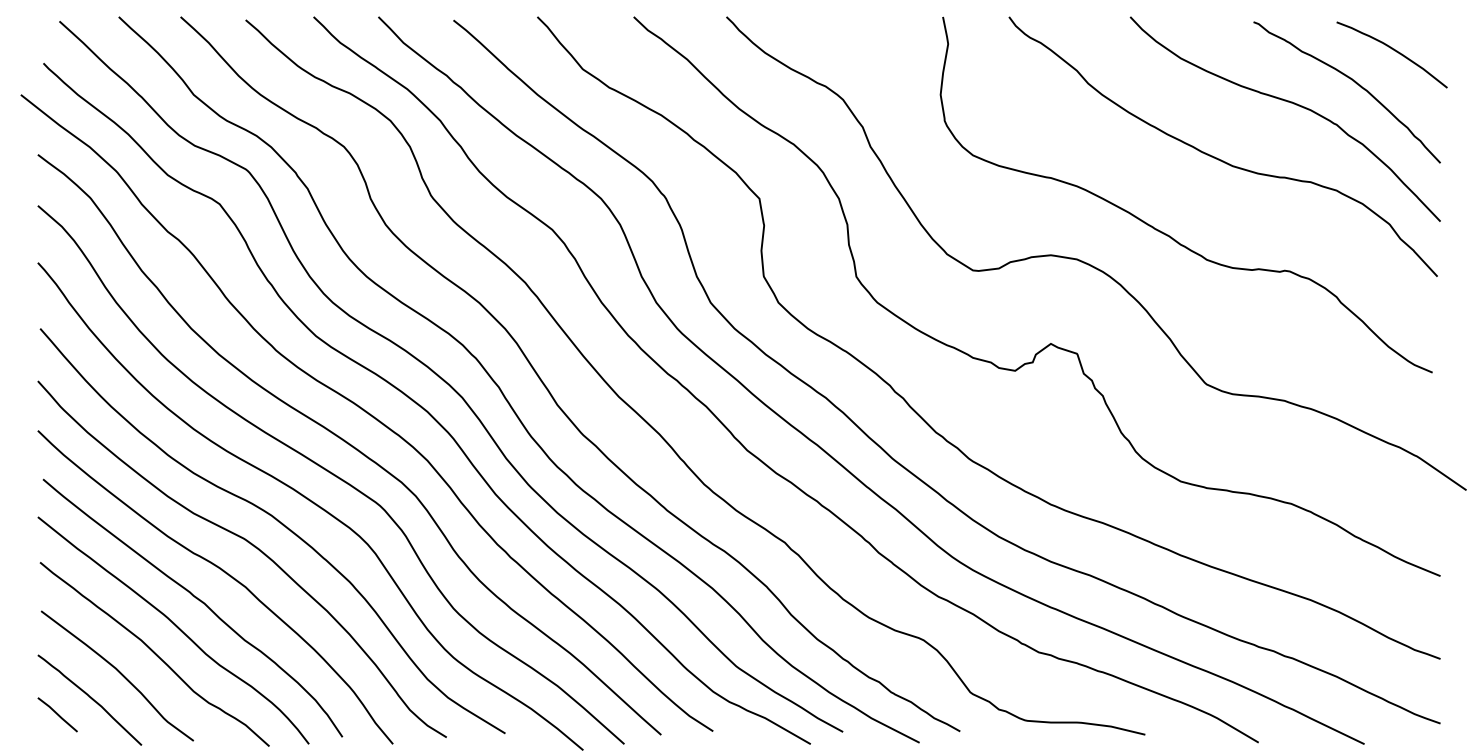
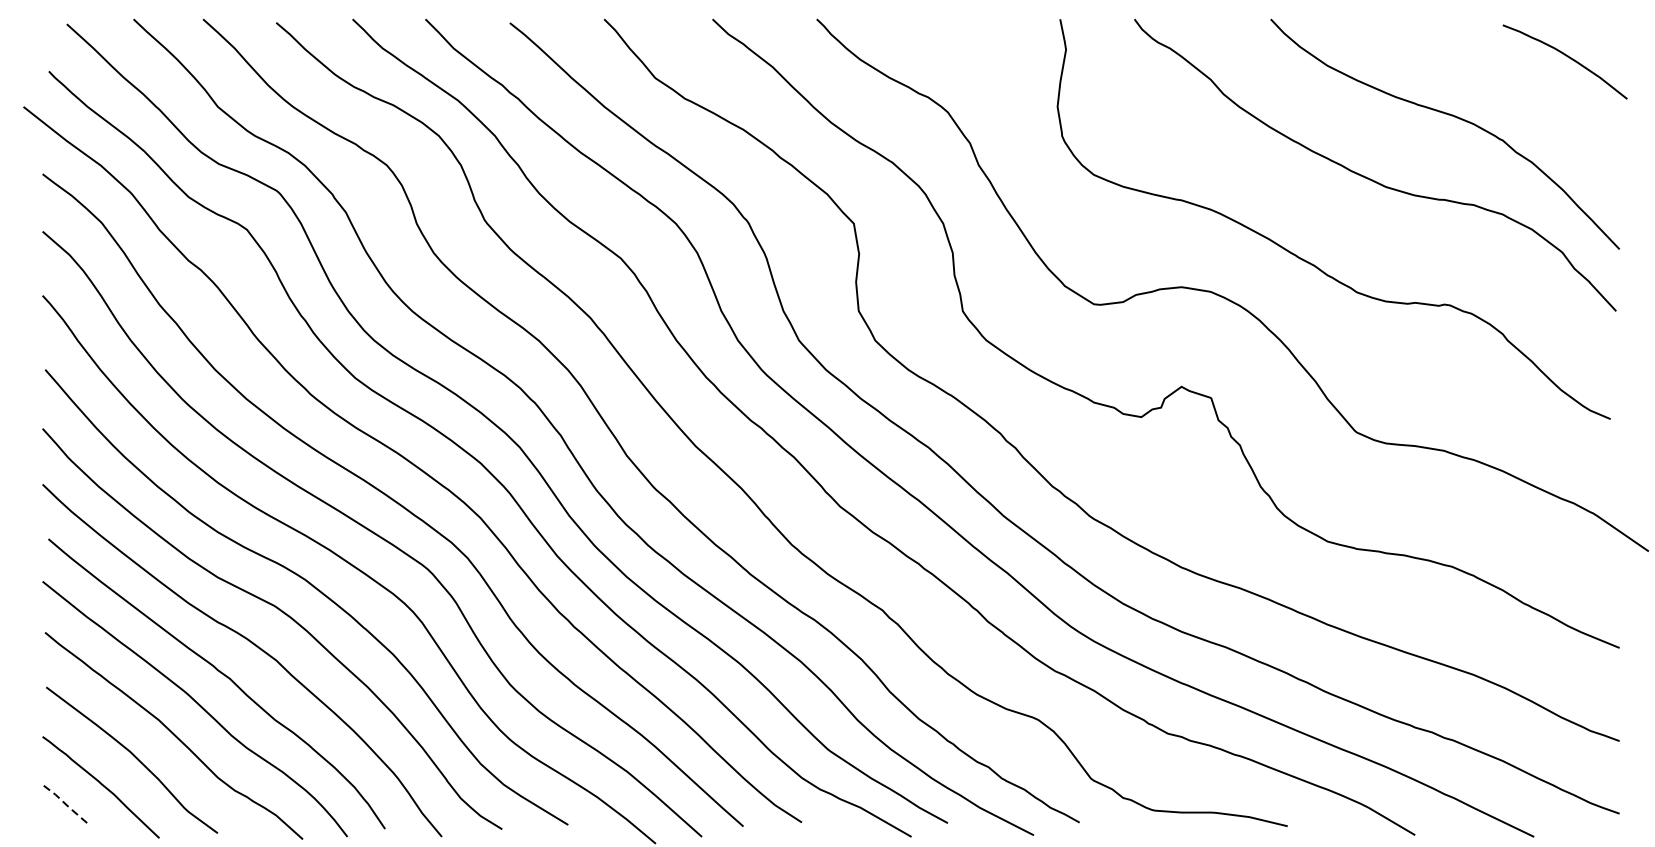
curve: (1355, 83) -> (1524, 94), removed
line: (57, 714) -> (64, 803), solid -> dashed

